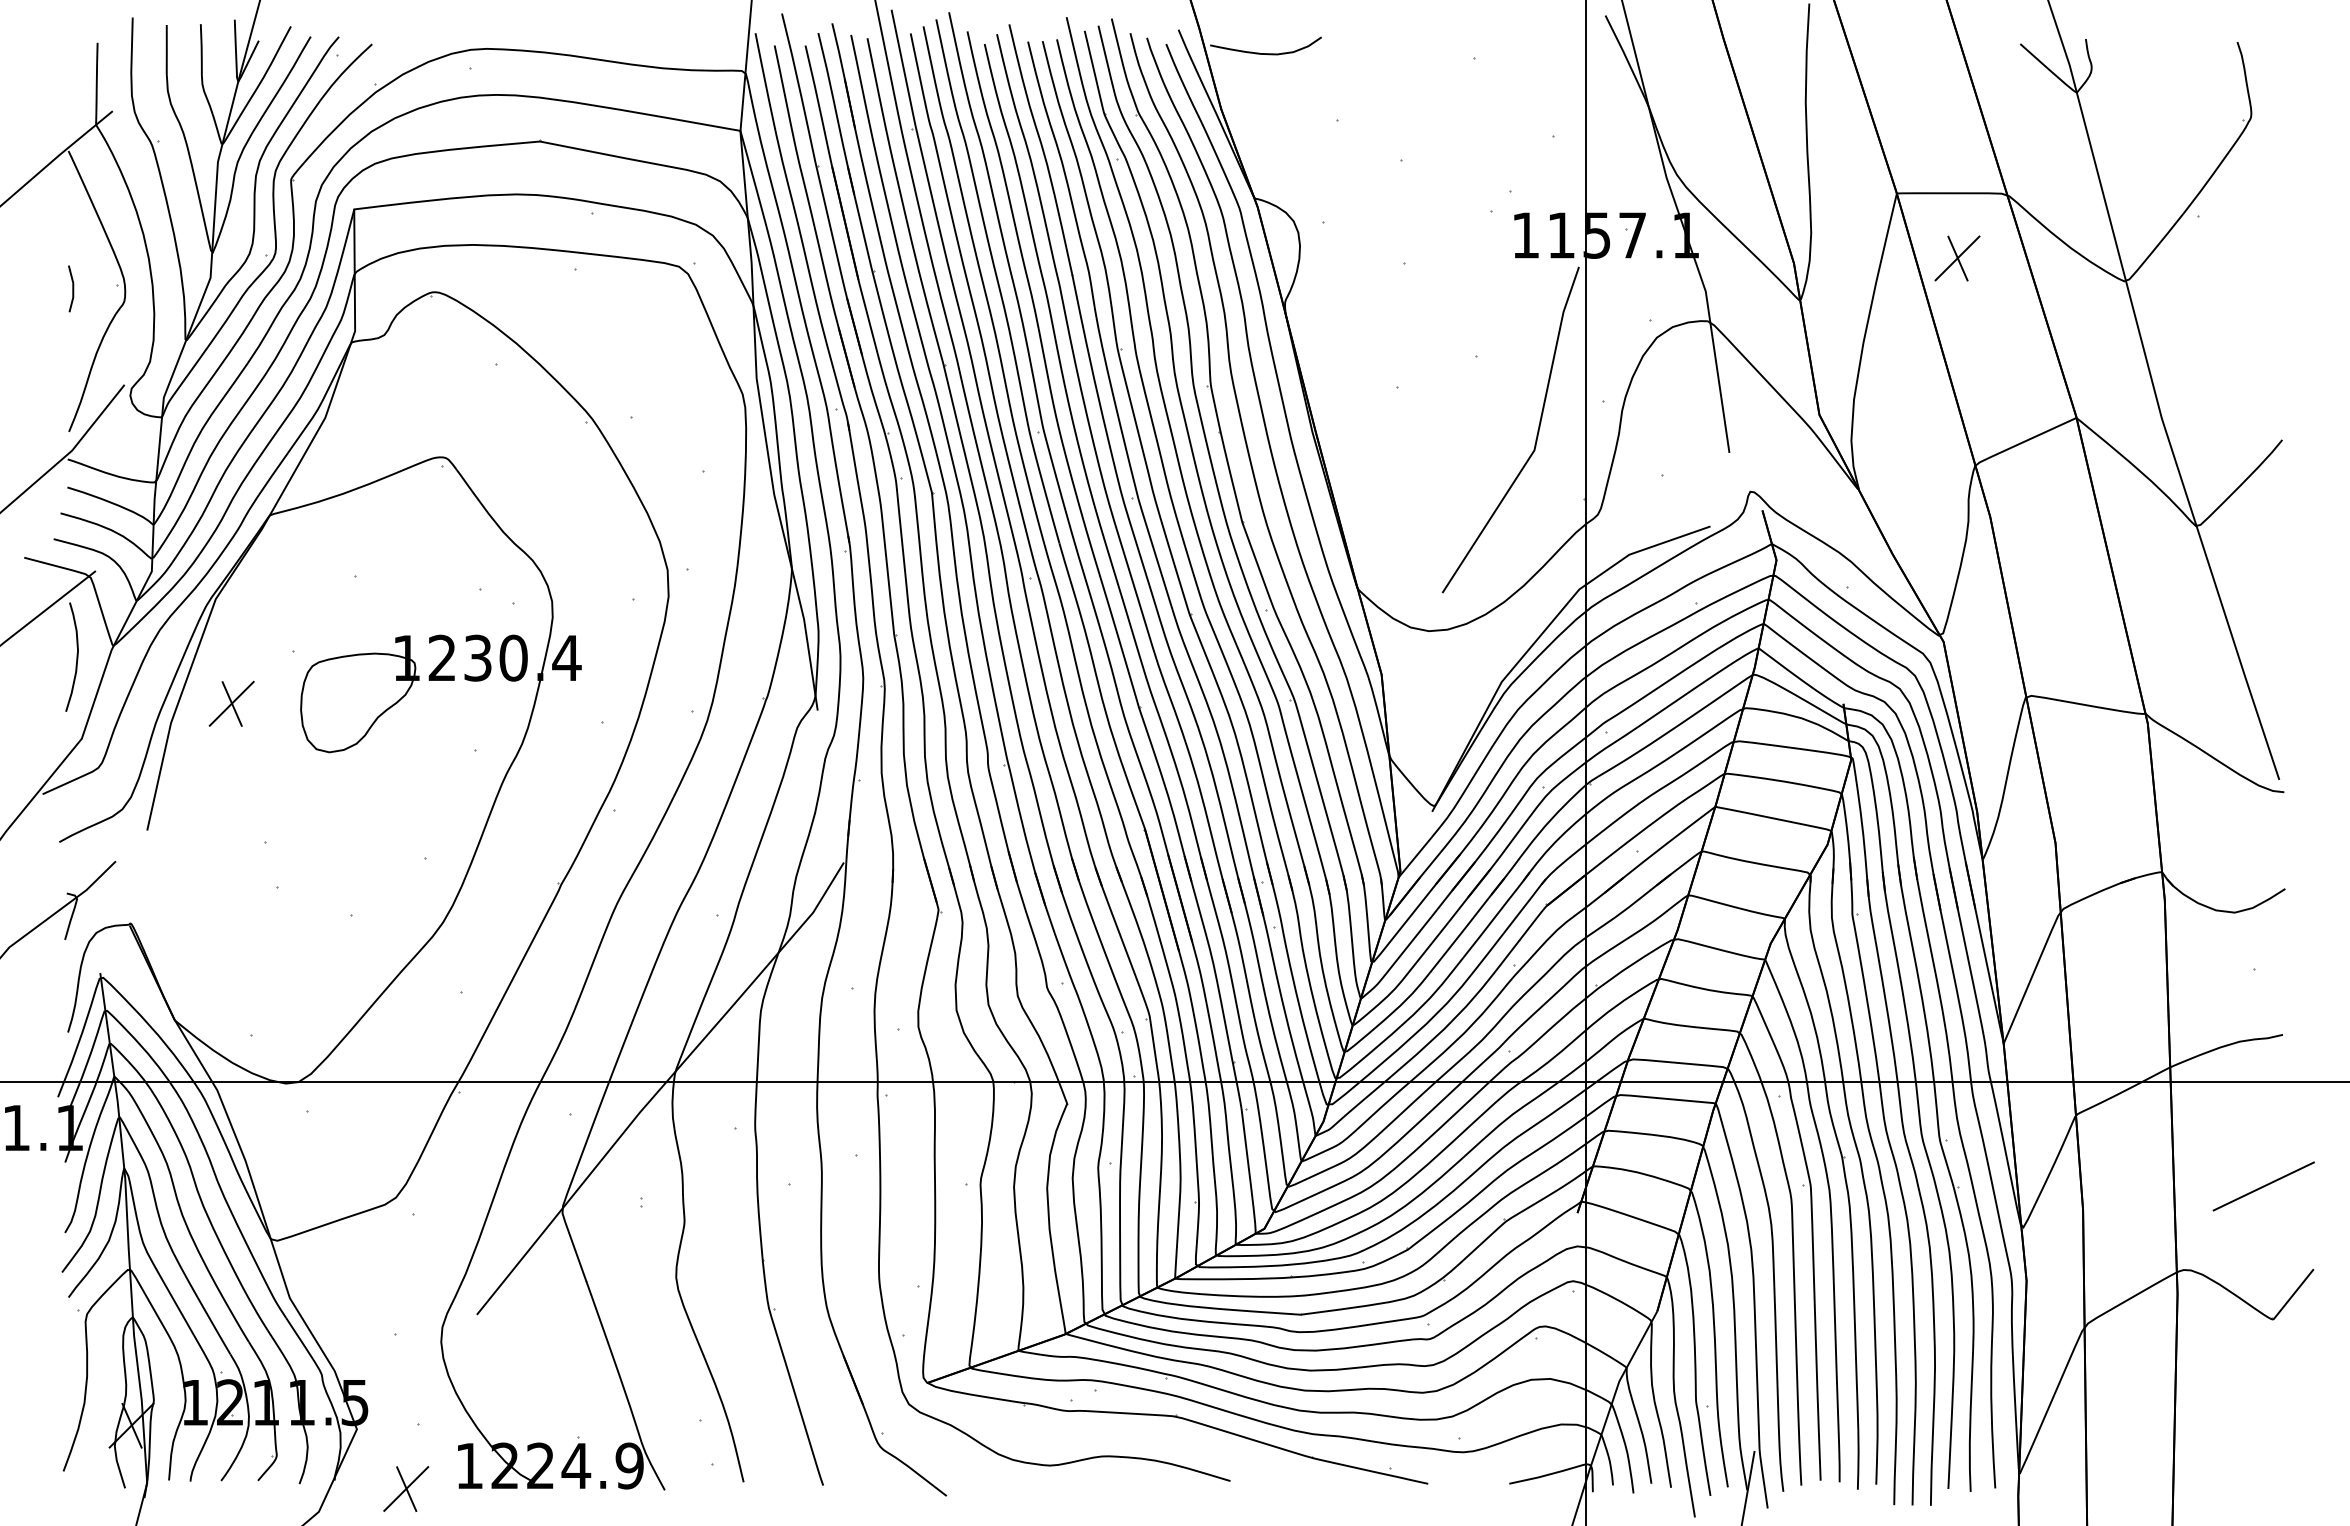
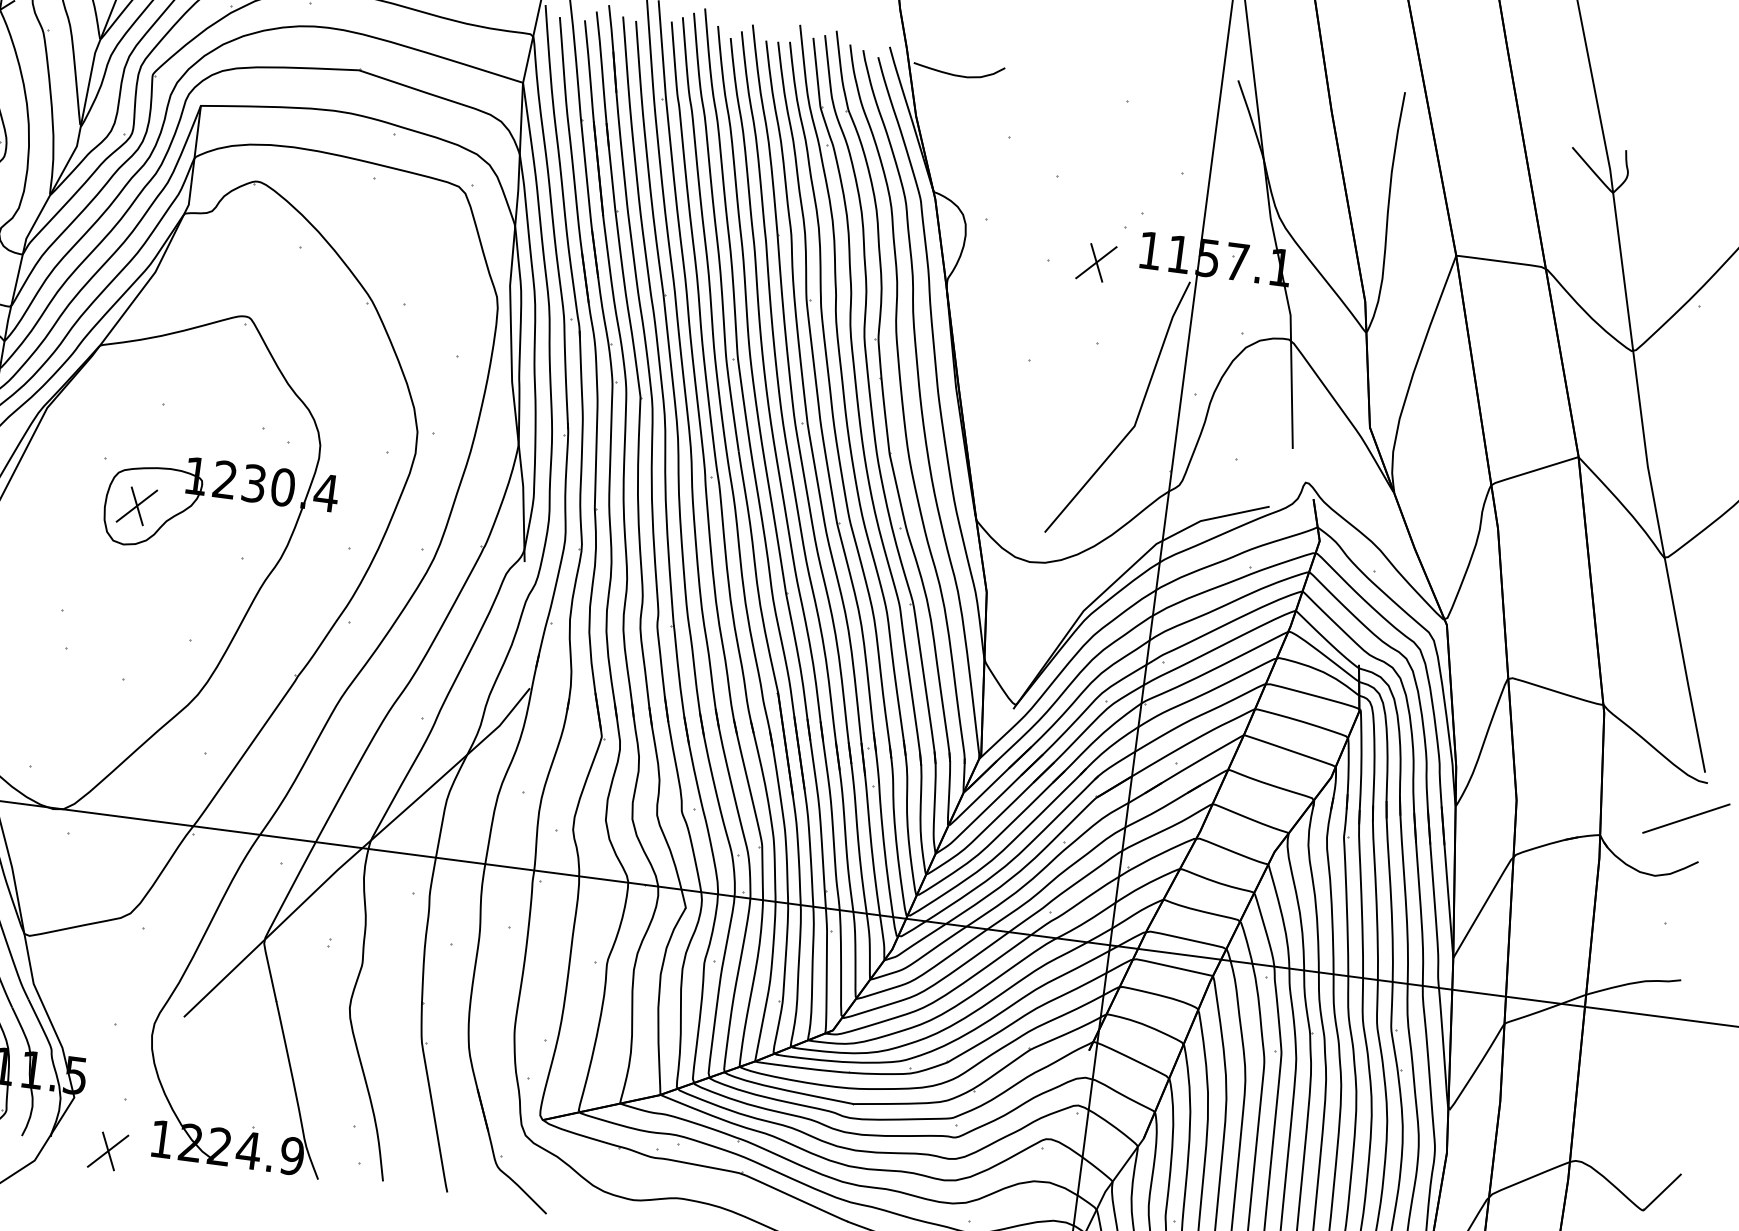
part: (1957, 258) -> (1096, 262), moved
part: (231, 703) -> (136, 505), moved
line: (2263, 1186) -> (1686, 818), moved

